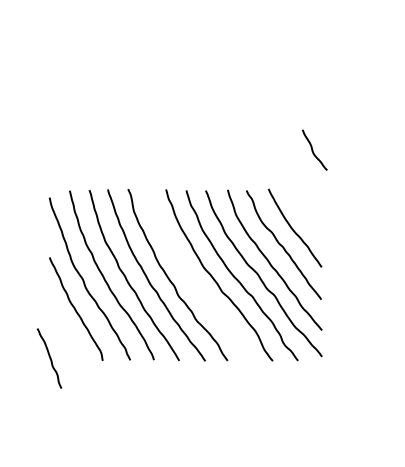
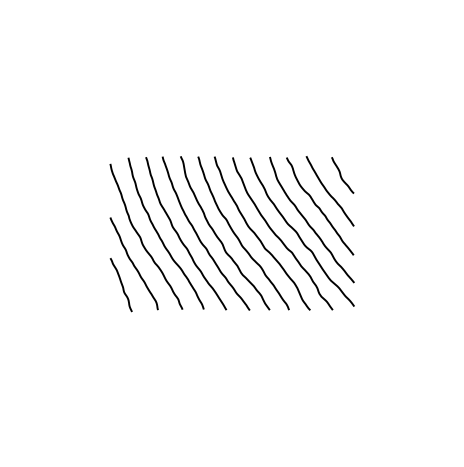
curve: (313, 150) -> (341, 175), moved
curve: (191, 277) -> (237, 235), added
curve: (49, 359) -> (121, 285), moved

